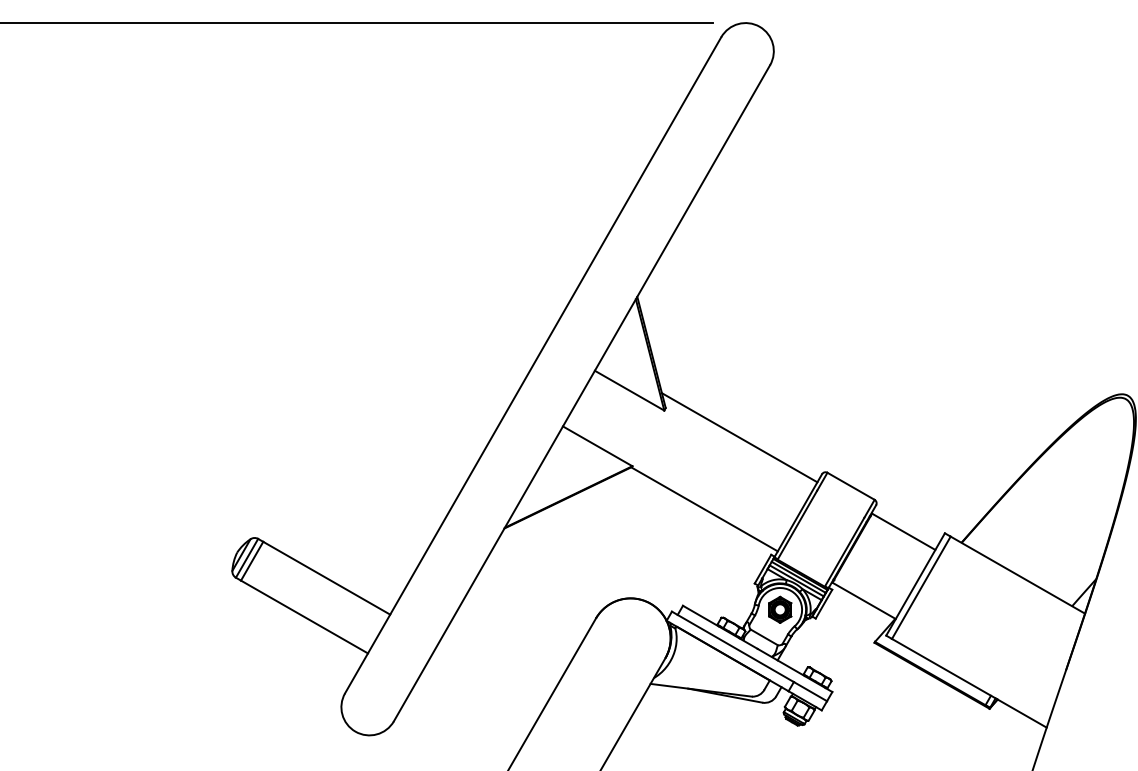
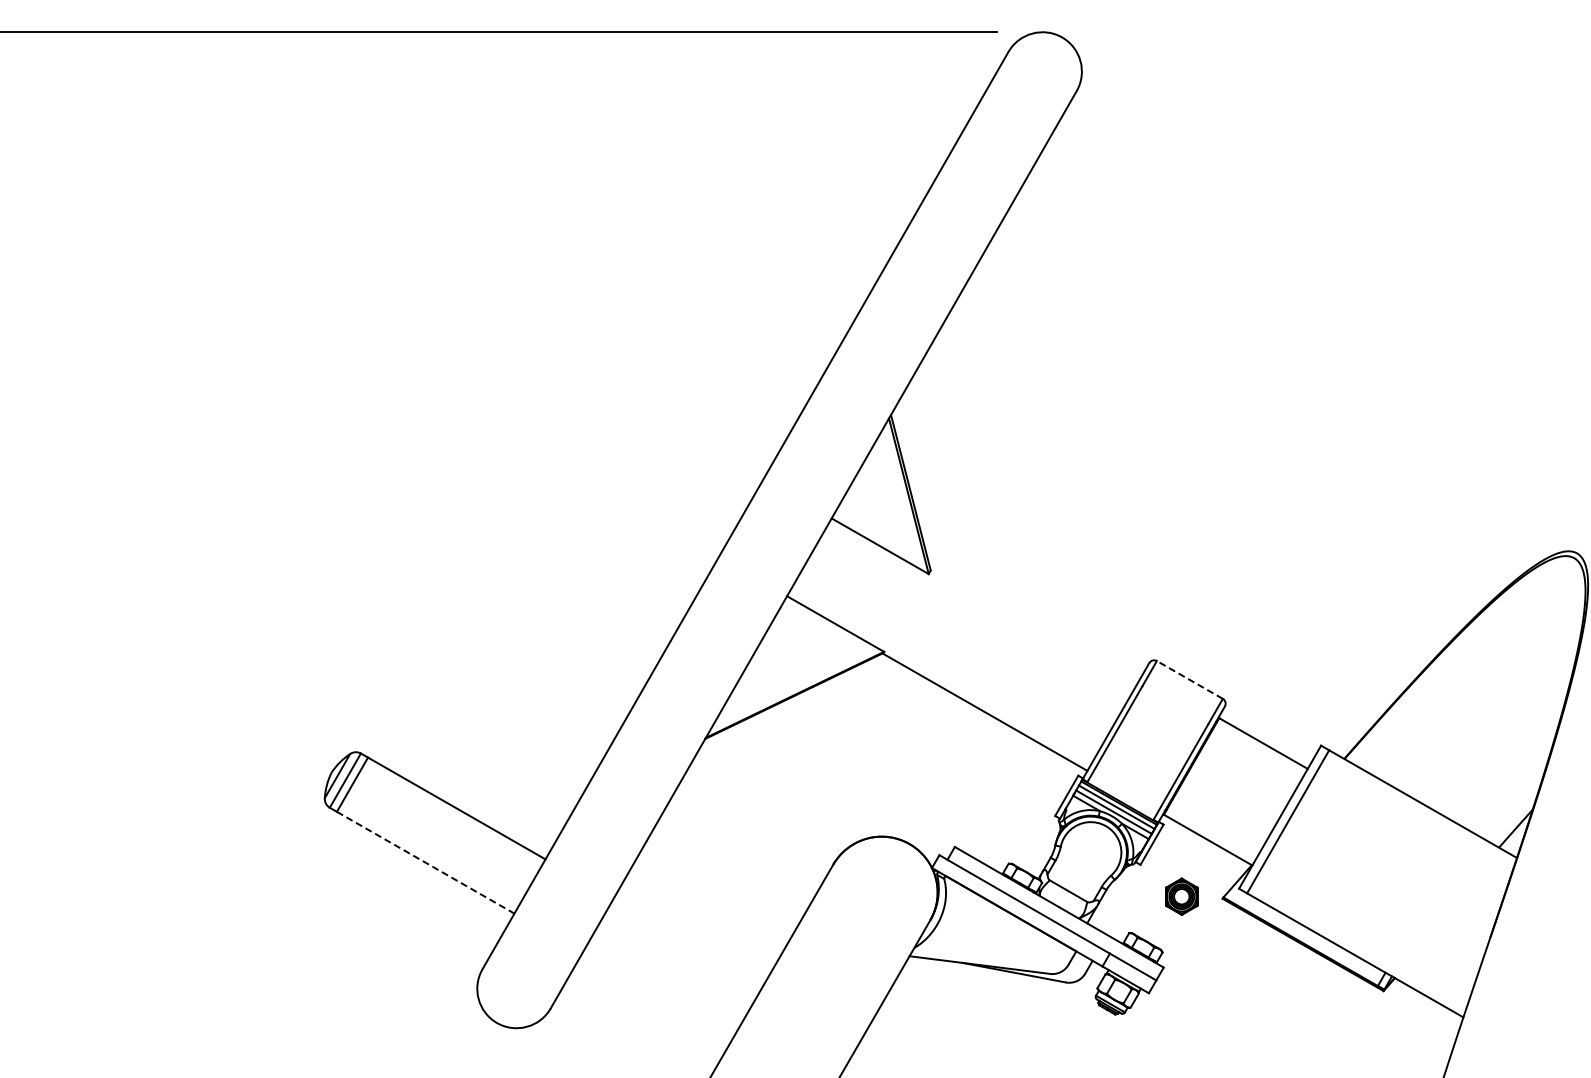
line: (739, 437) -> (1033, 611), removed
line: (850, 485) -> (1189, 679), solid -> dashed
part: (779, 609) -> (1181, 896), moved
line: (305, 616) -> (426, 862), solid -> dashed

